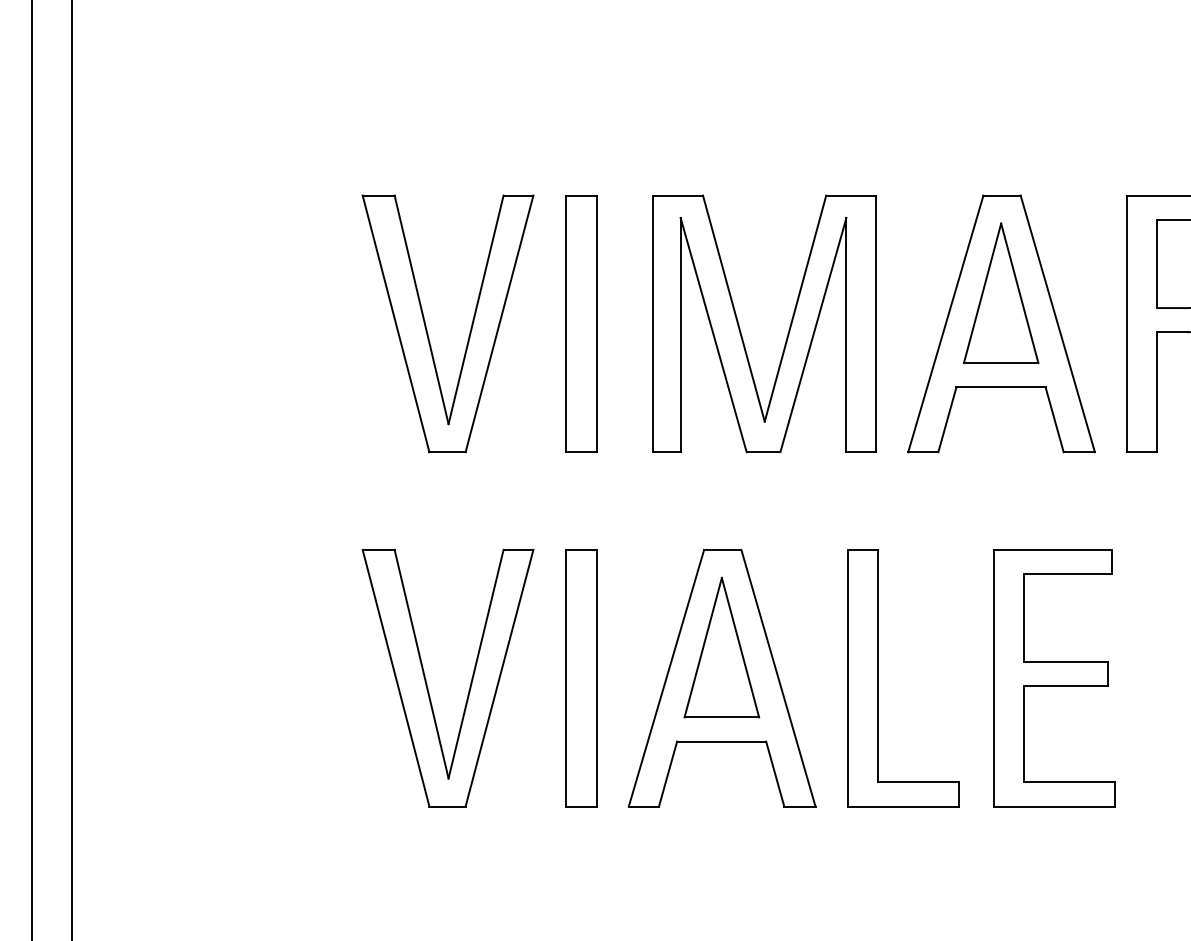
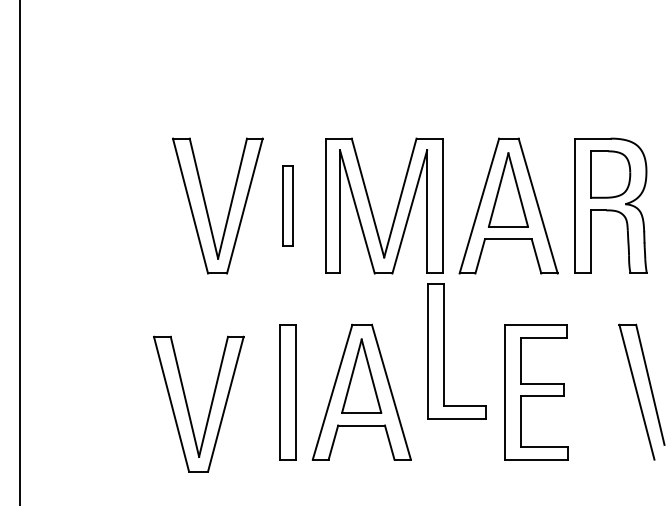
part: (580, 322) -> (287, 205), size x0.6
part: (879, 678) -> (444, 351), moved
part: (428, 682) -> (188, 406), moved

